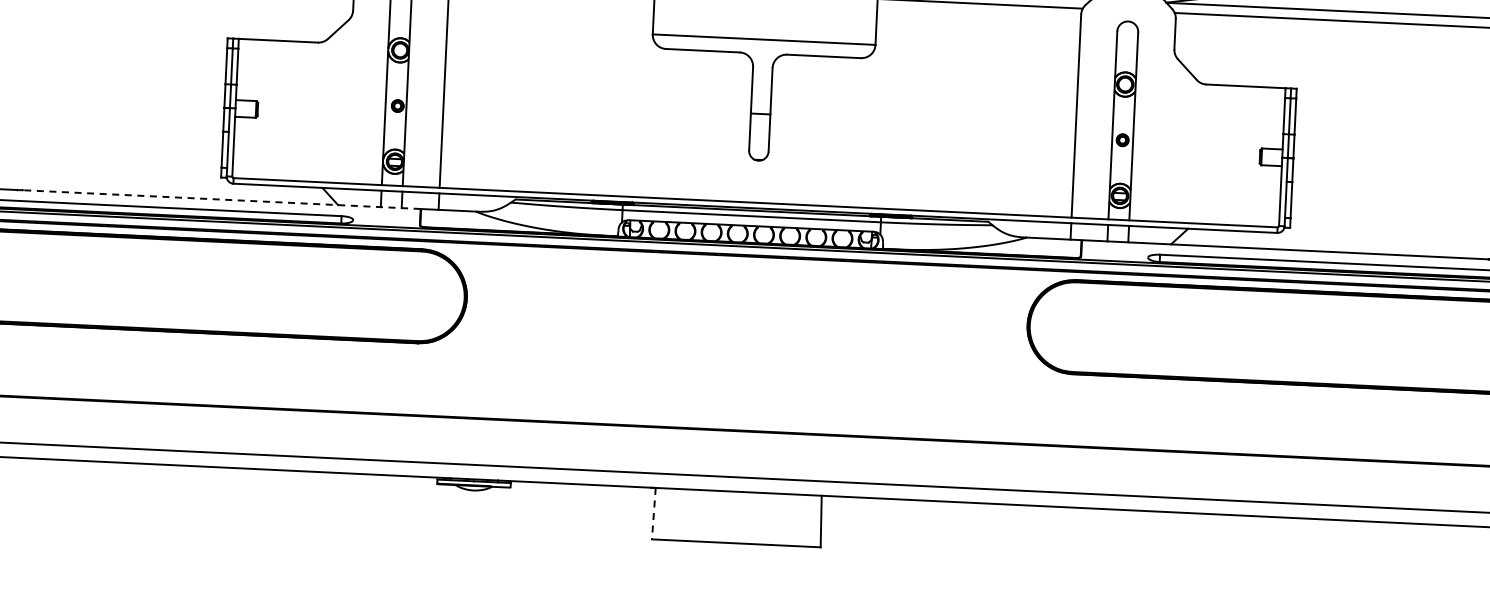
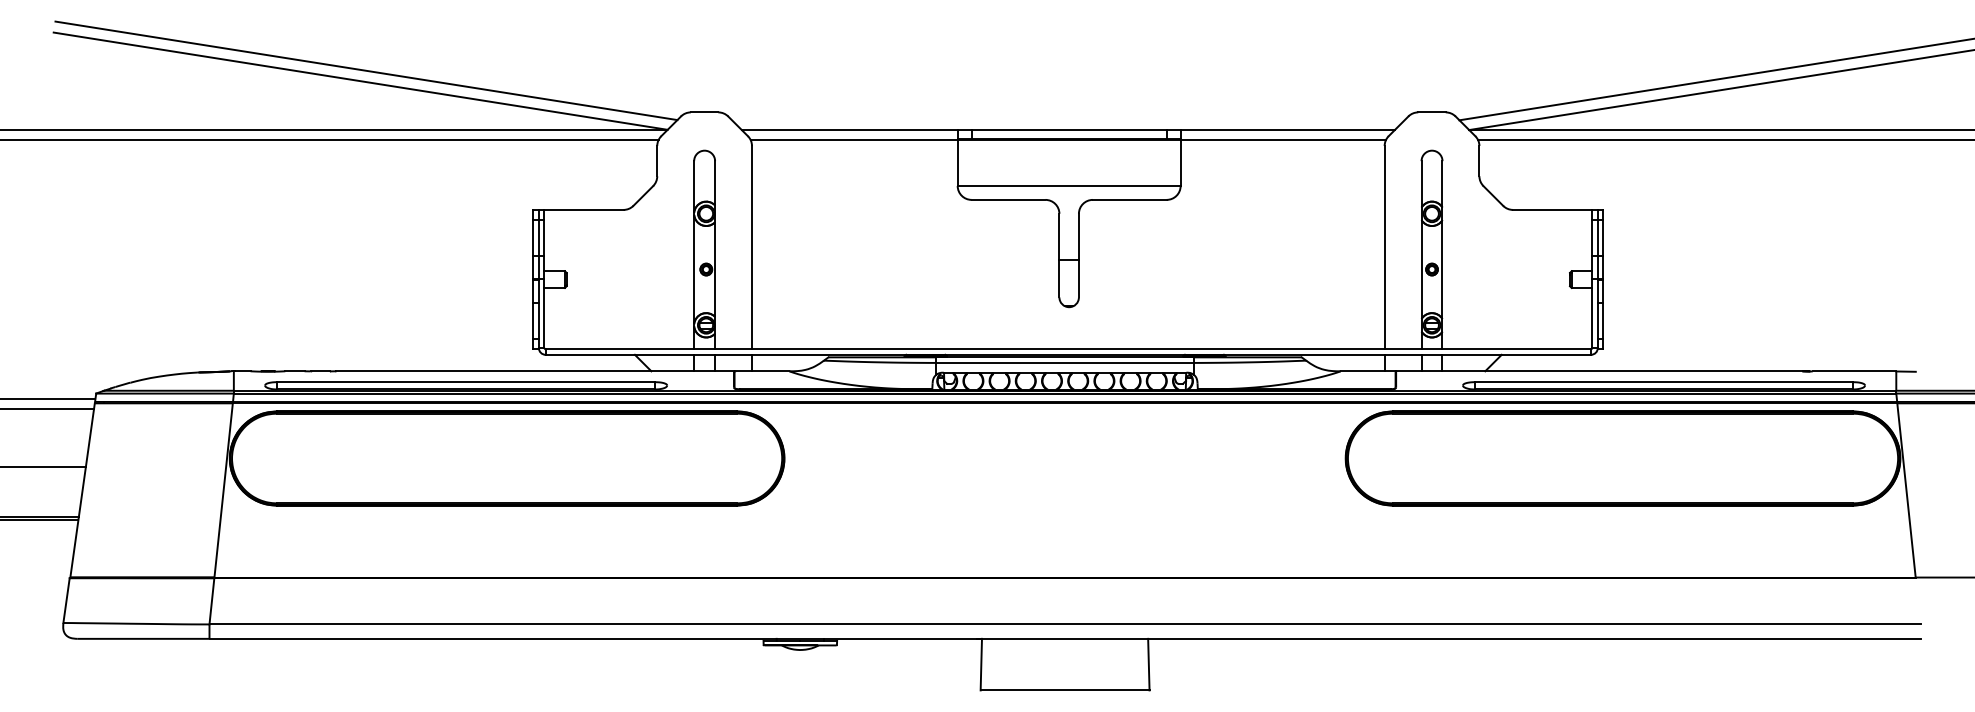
line: (222, 199) -> (535, 371), dashed -> solid
line: (654, 513) -> (981, 664), dashed -> solid

